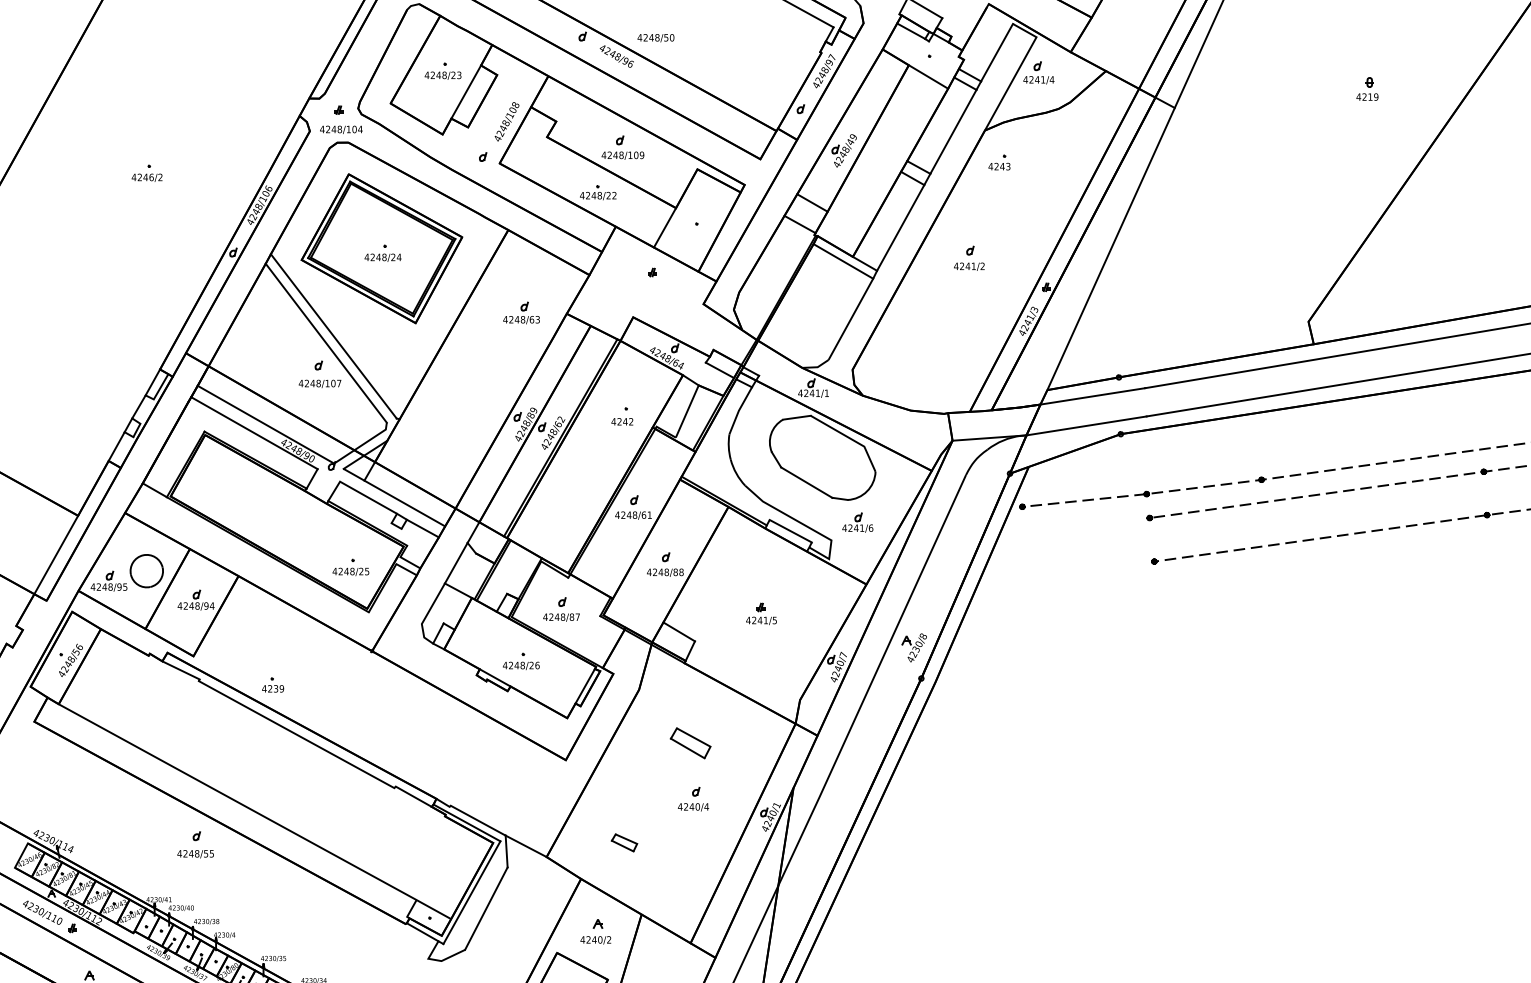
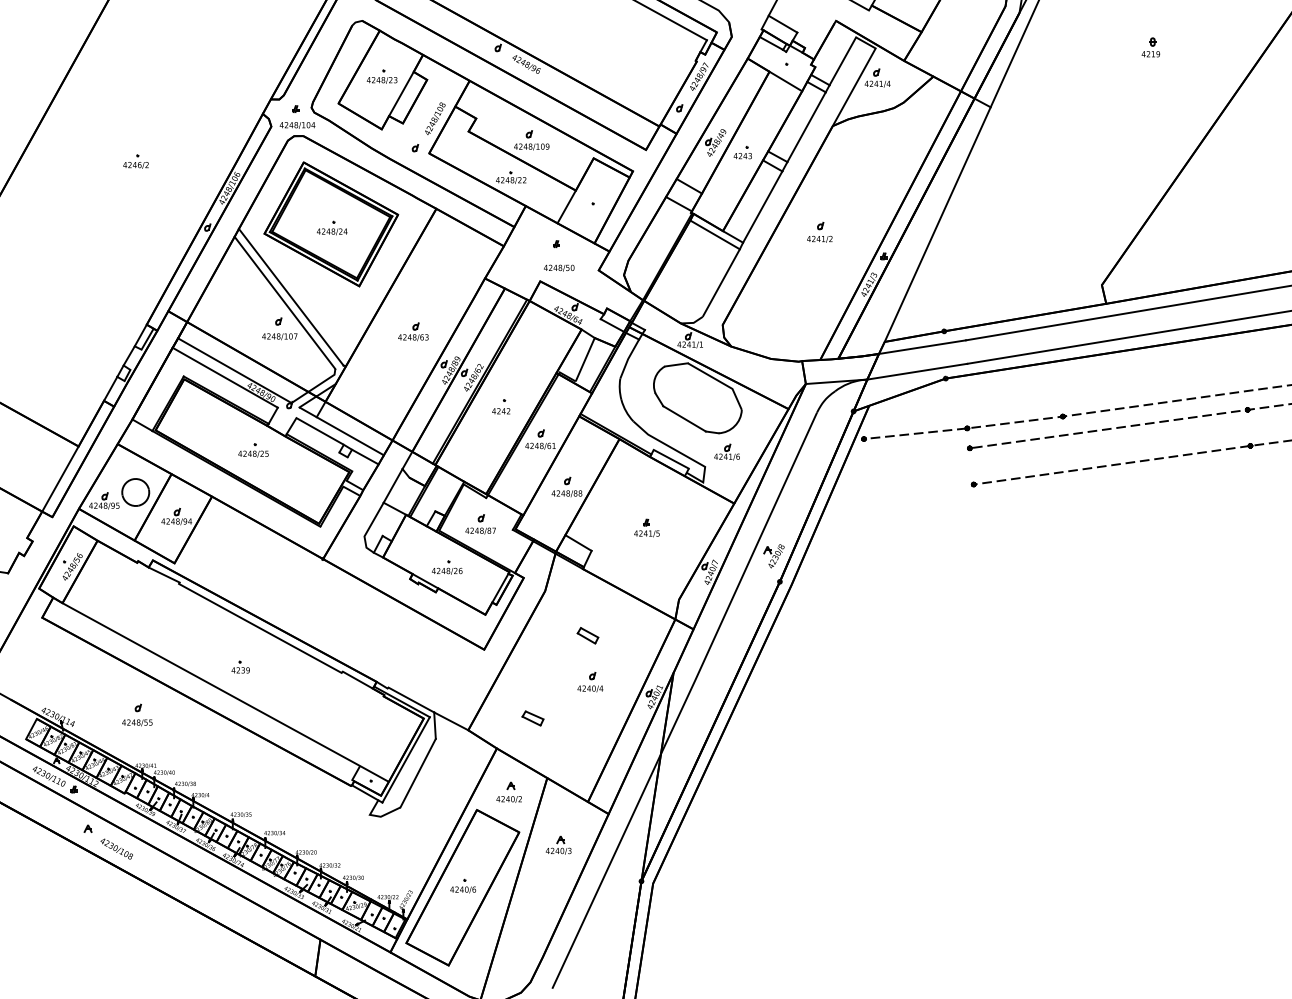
text: (656, 37) -> (559, 267), moved
part: (1366, 88) -> (1150, 47), moved
part: (999, 162) -> (742, 152), moved
part: (521, 312) -> (413, 331), moved
part: (622, 416) -> (501, 406), moved
part: (350, 567) -> (253, 450), moved
part: (272, 684) -> (240, 666), moved
part: (690, 743) -> (587, 635), size x0.62
part: (195, 844) -> (137, 714), moved

